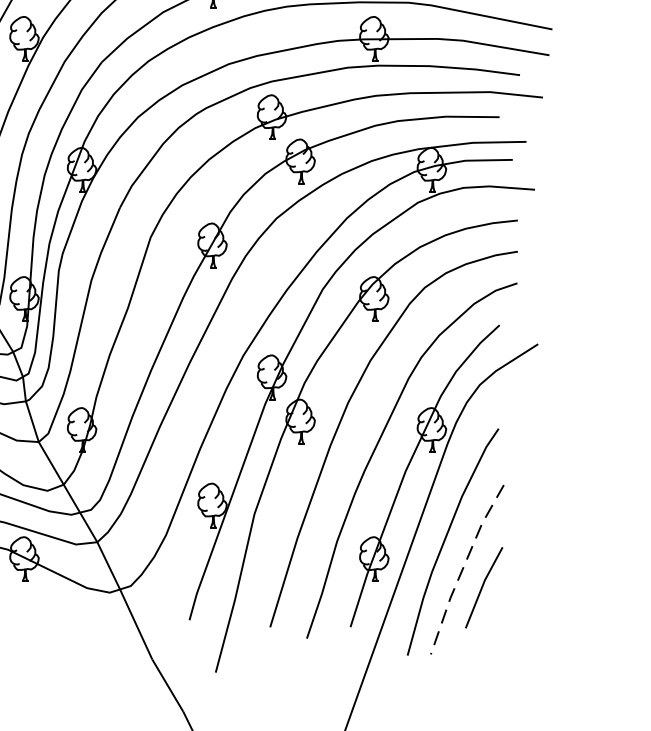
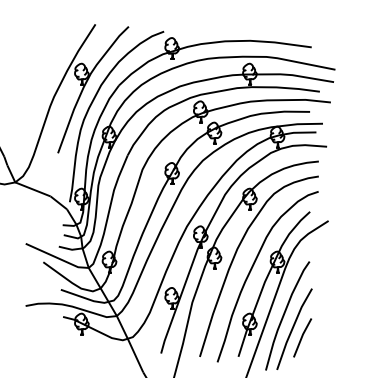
line: (462, 568) -> (292, 328), dashed -> solid

